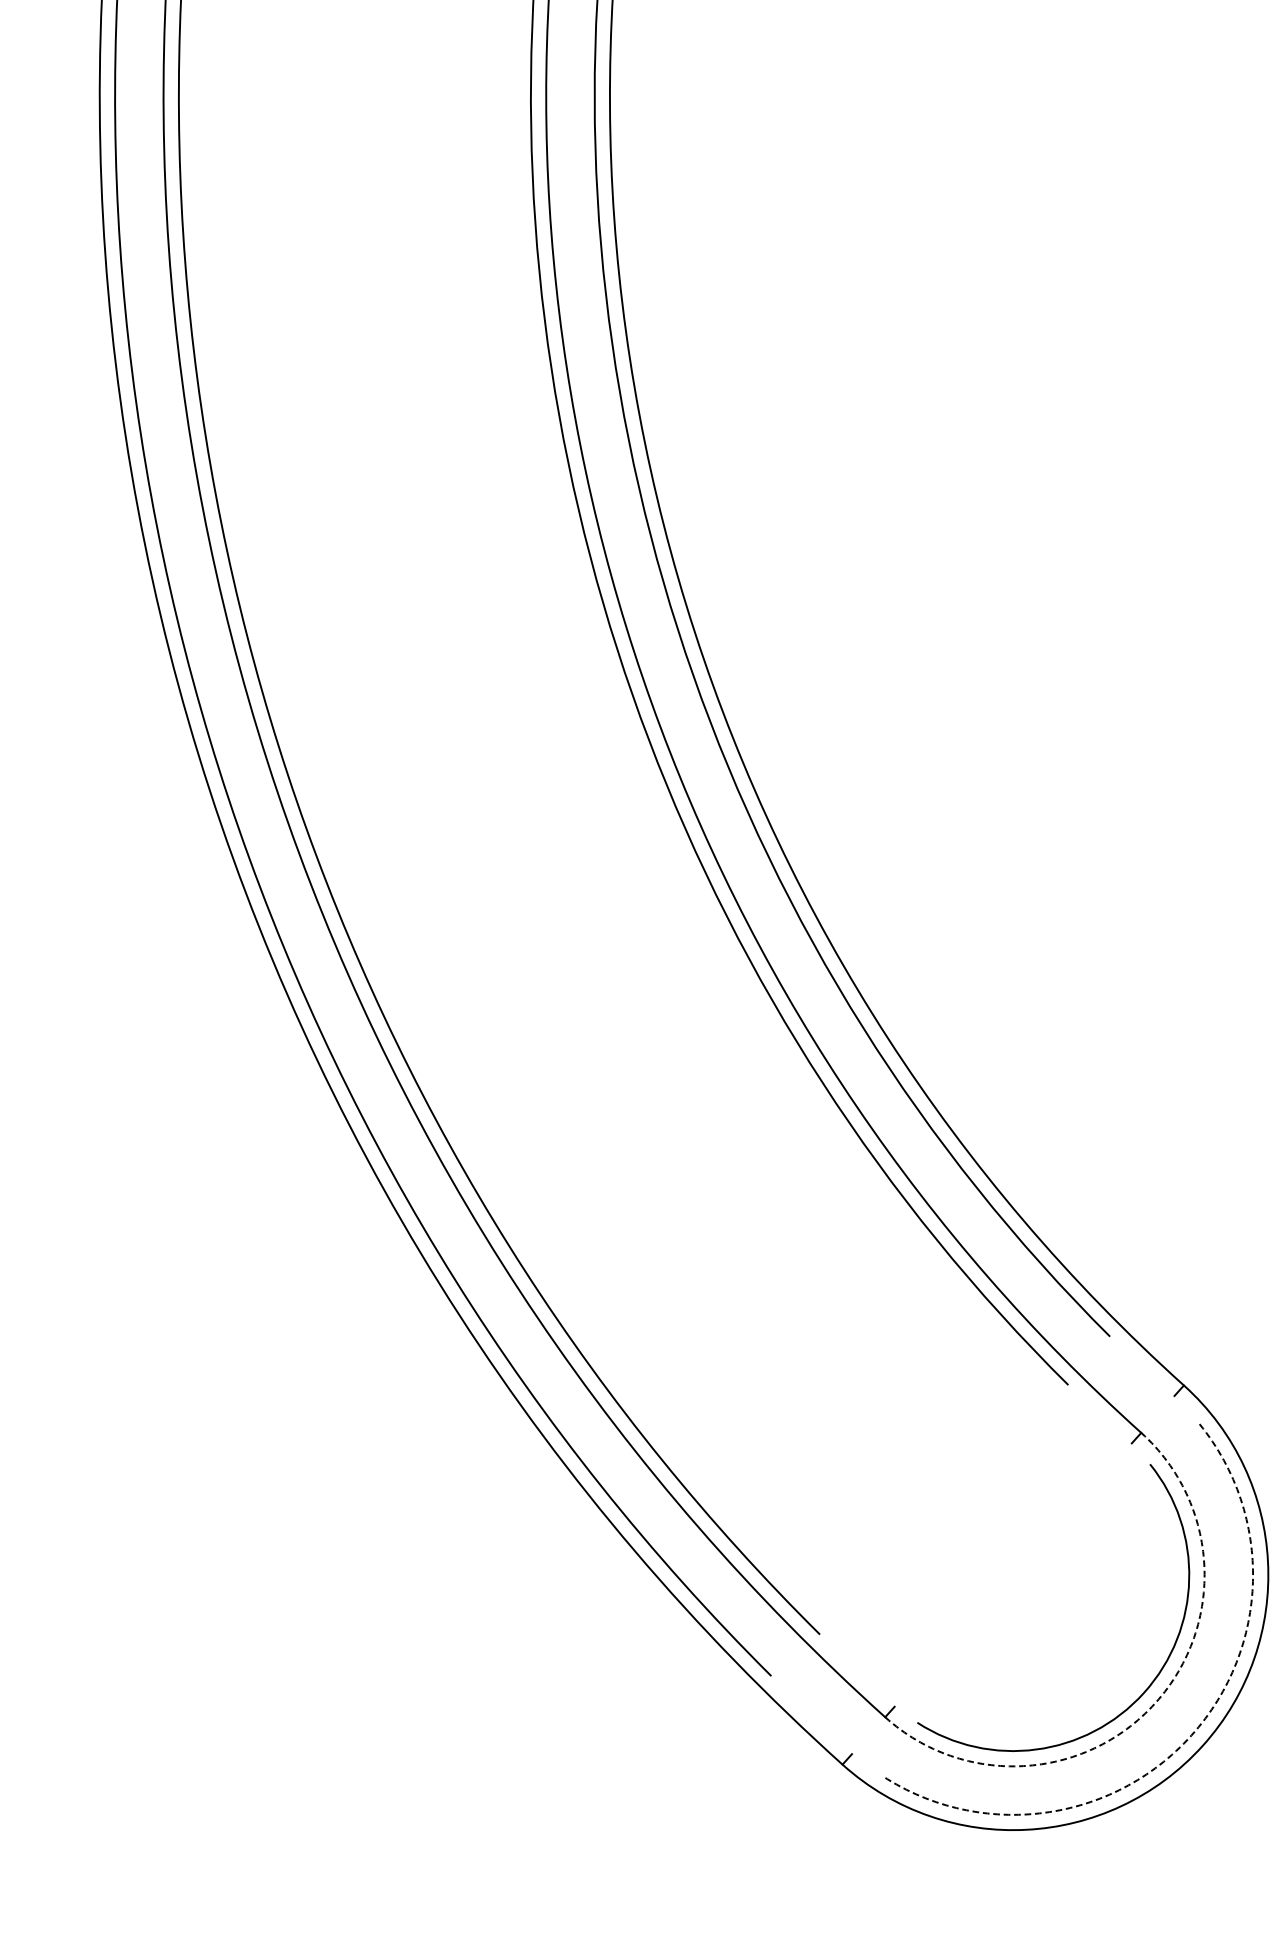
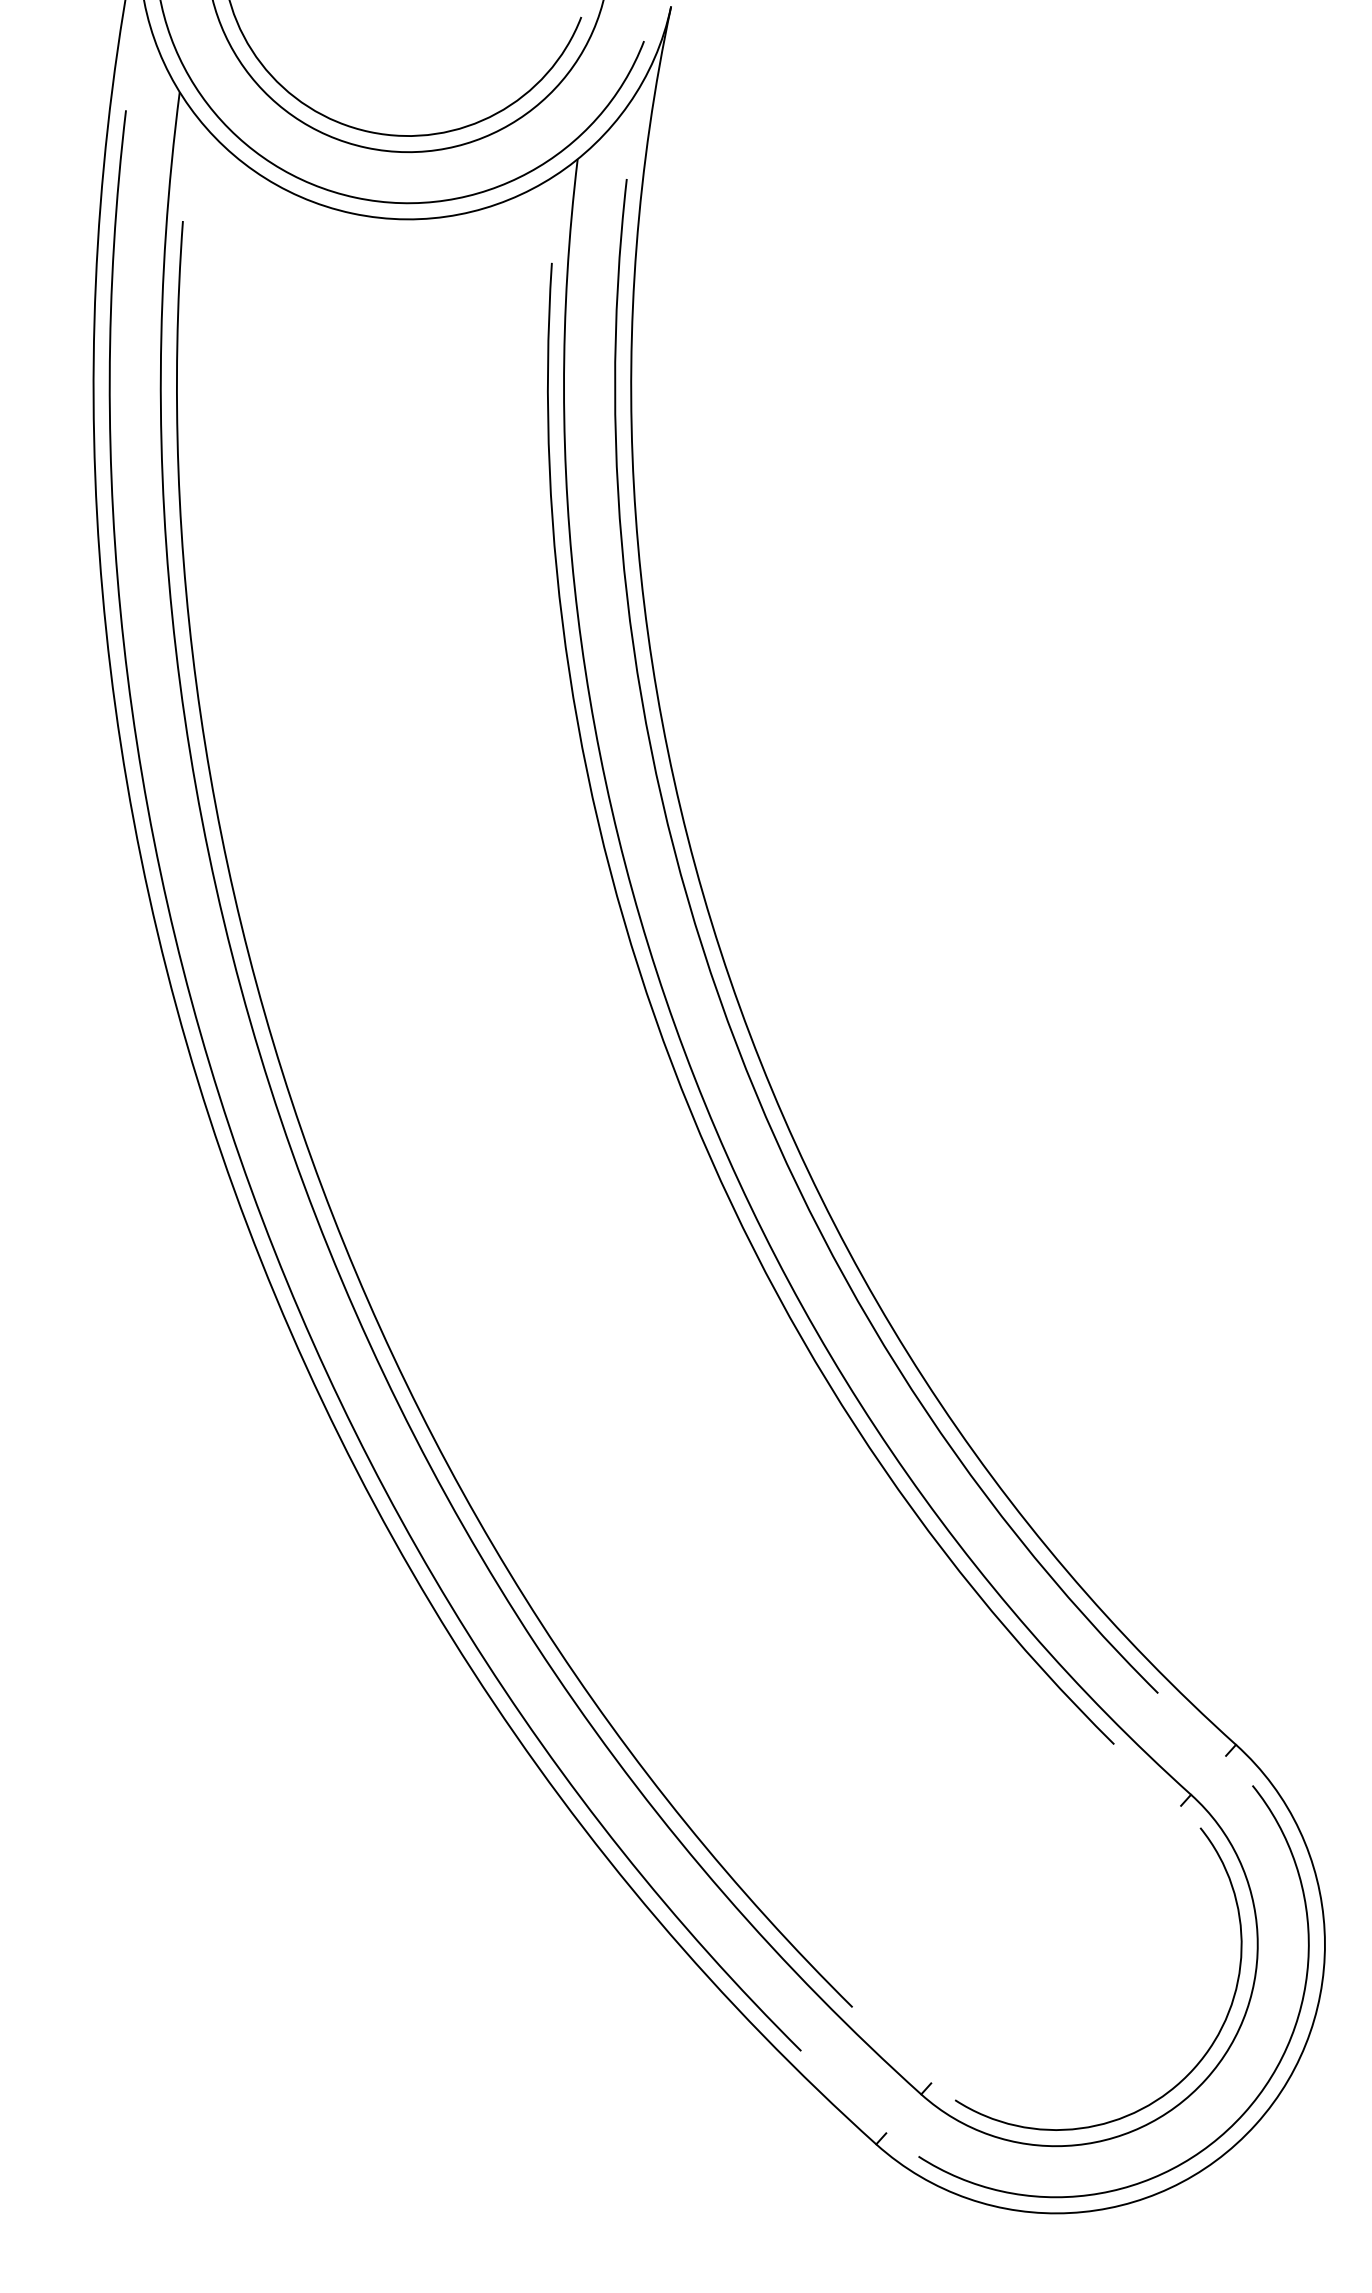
arc: (1154, 1703) -> (1205, 2079), dashed -> solid
arc: (1191, 1735) -> (1243, 2113), dashed -> solid

